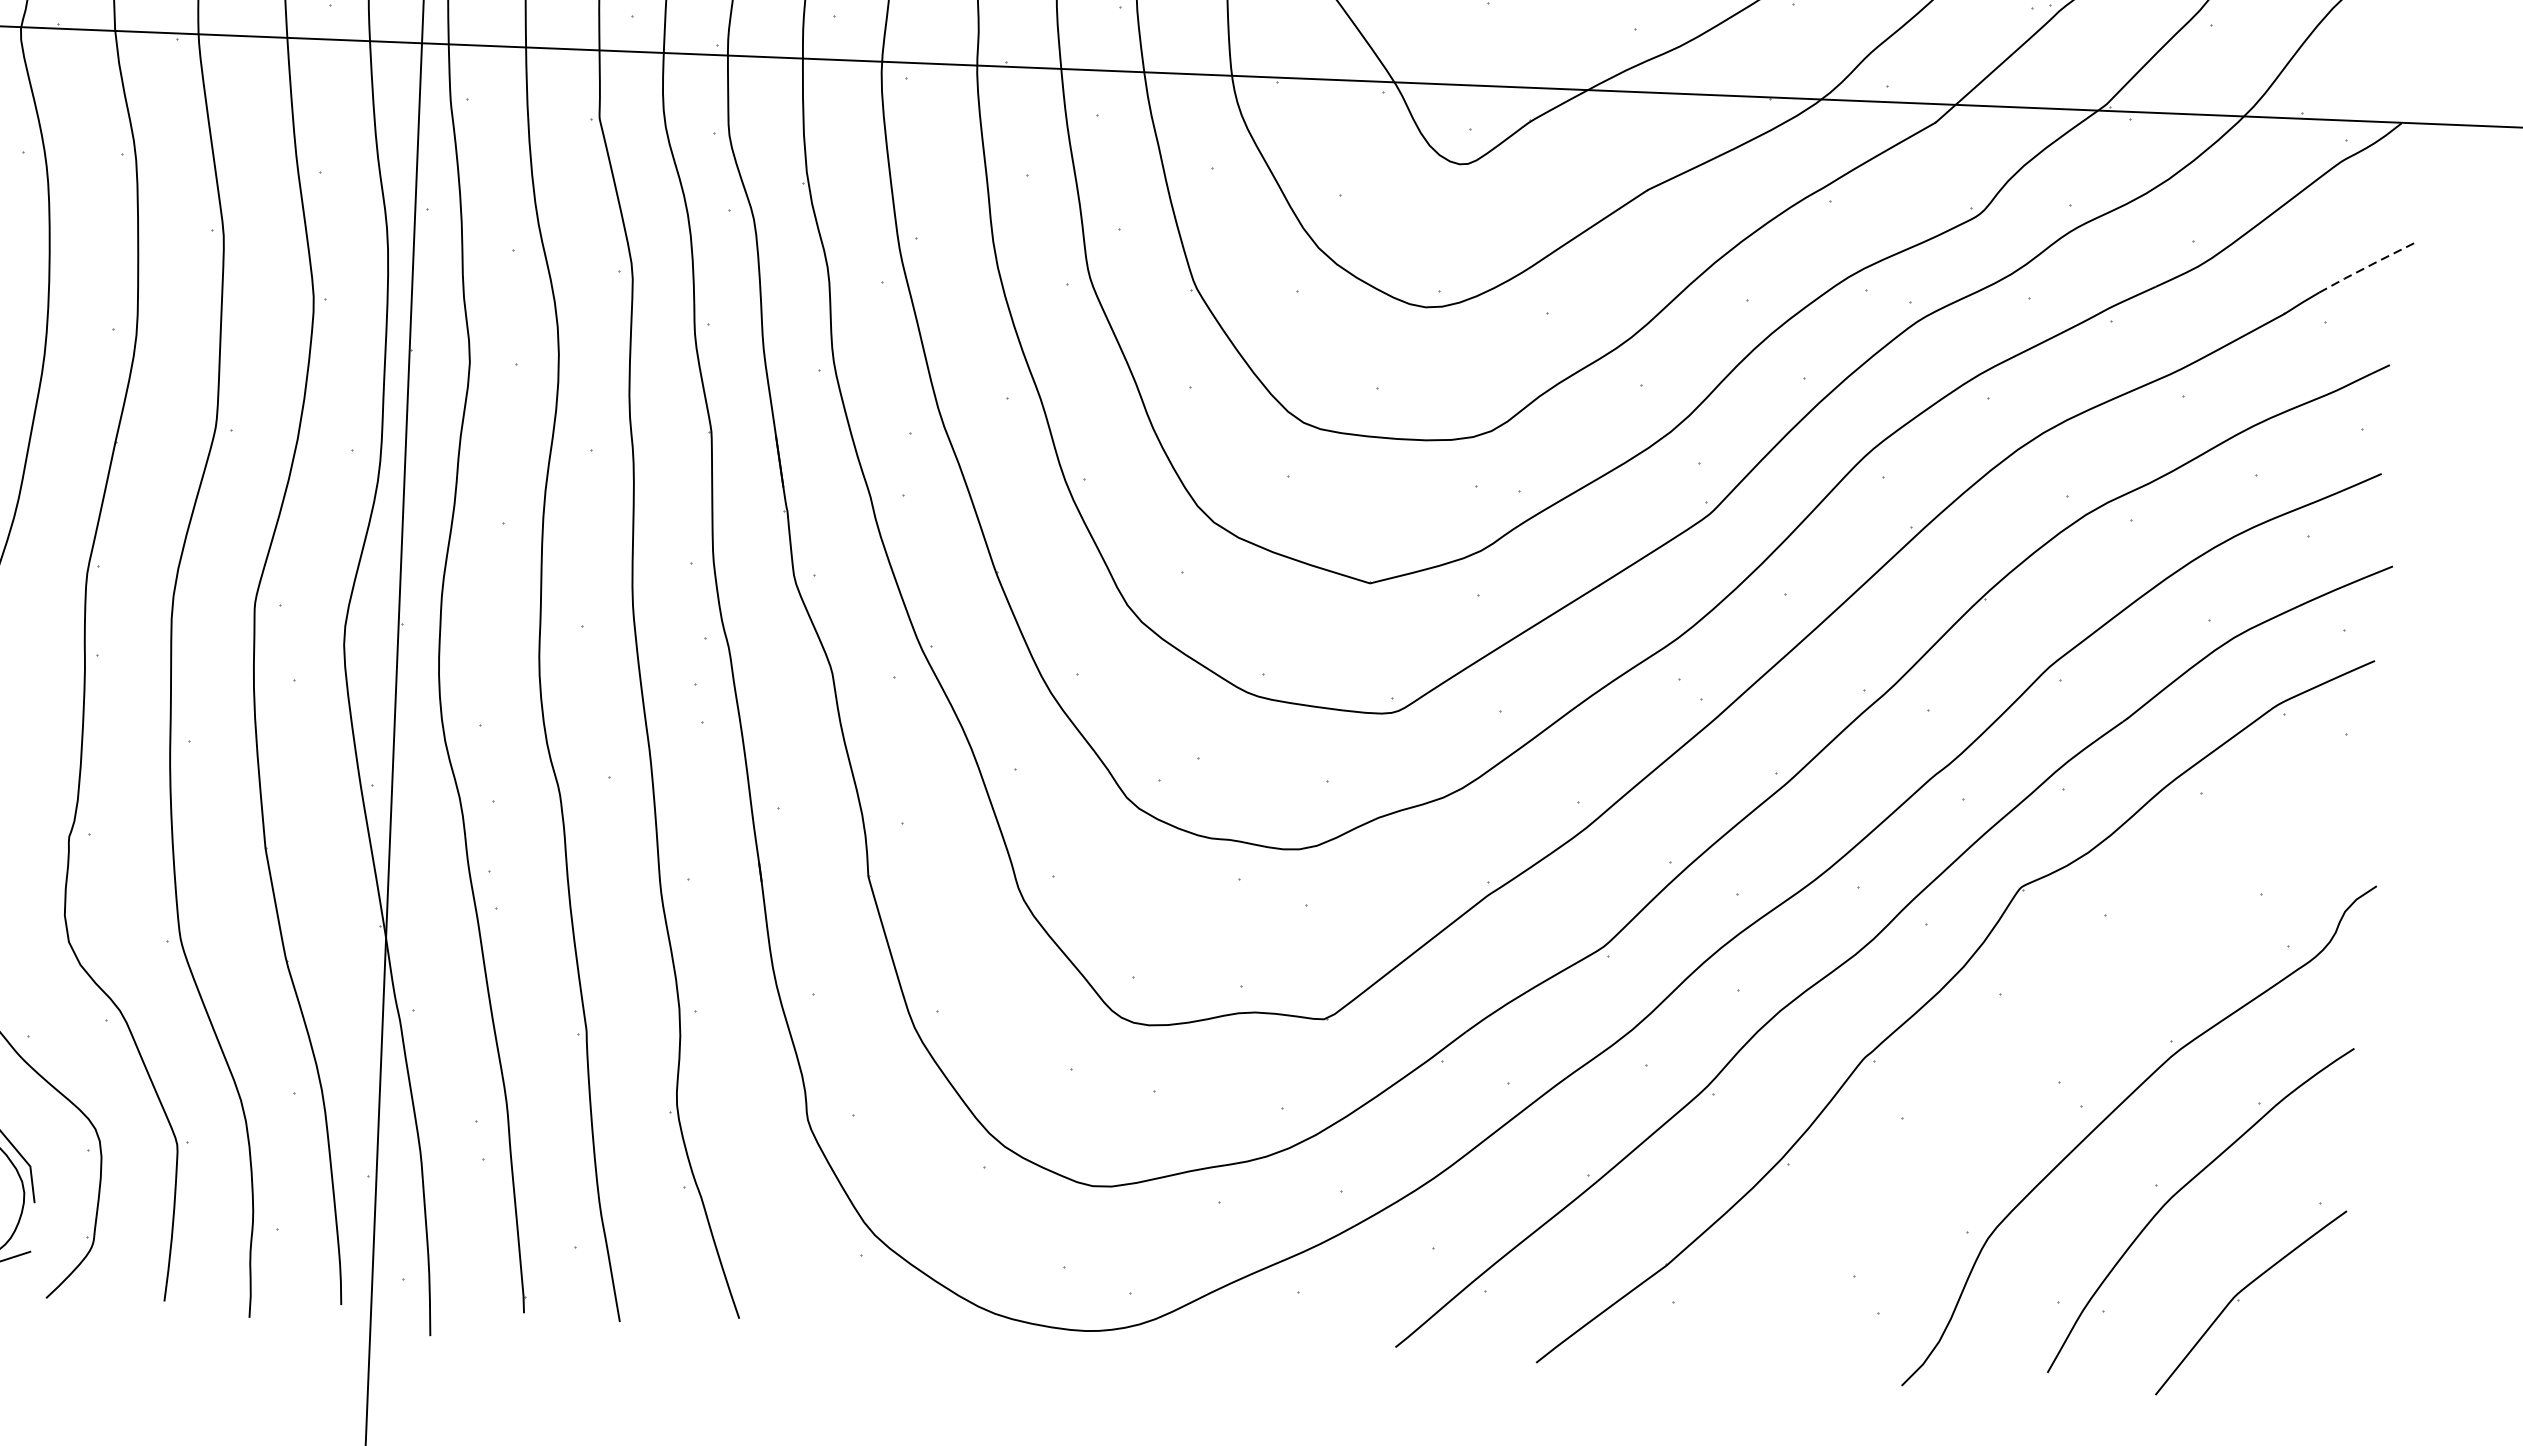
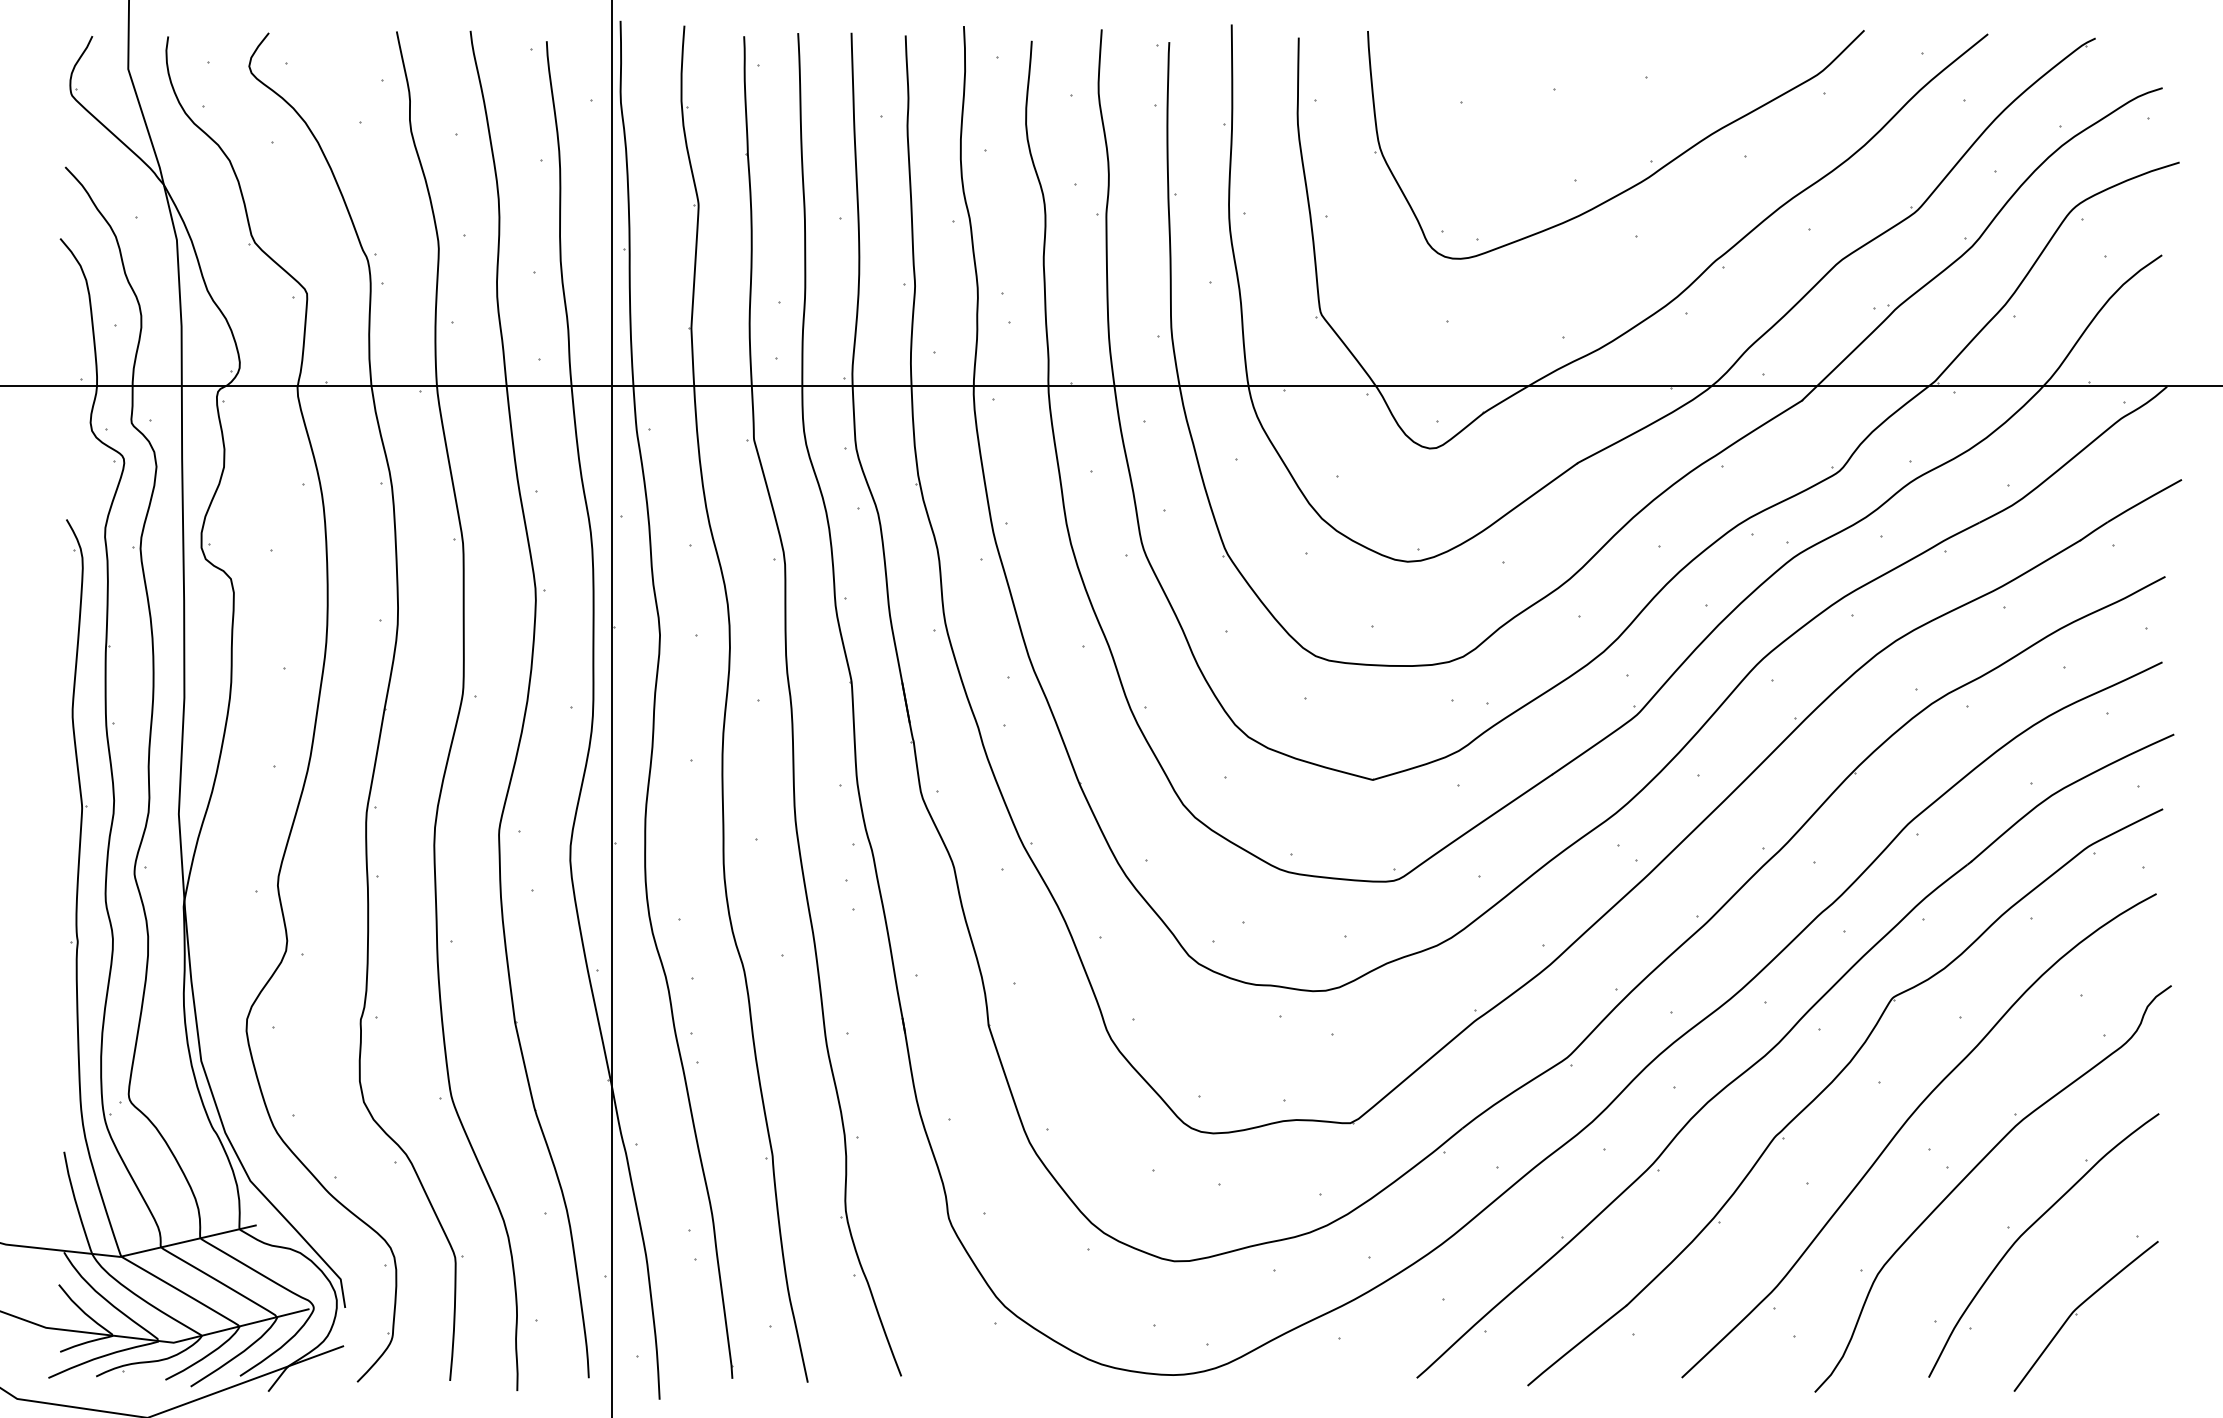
line: (2368, 267) -> (2145, 500), dashed -> solid
curve: (2030, 1049) -> (1905, 1124), added

